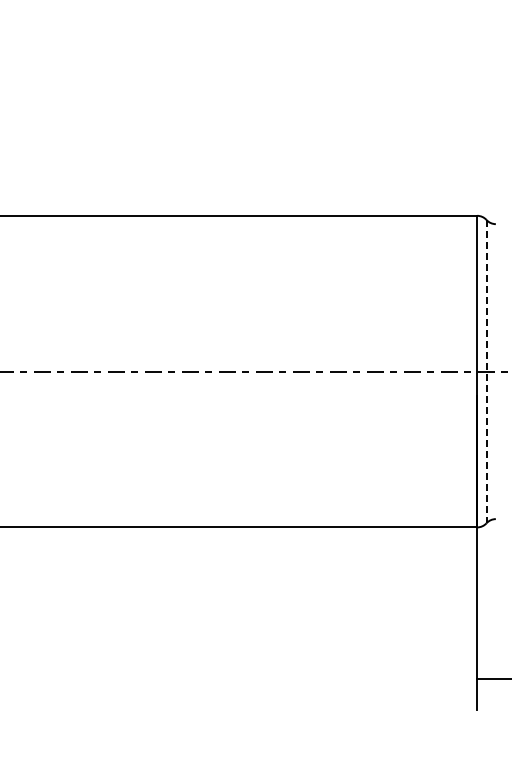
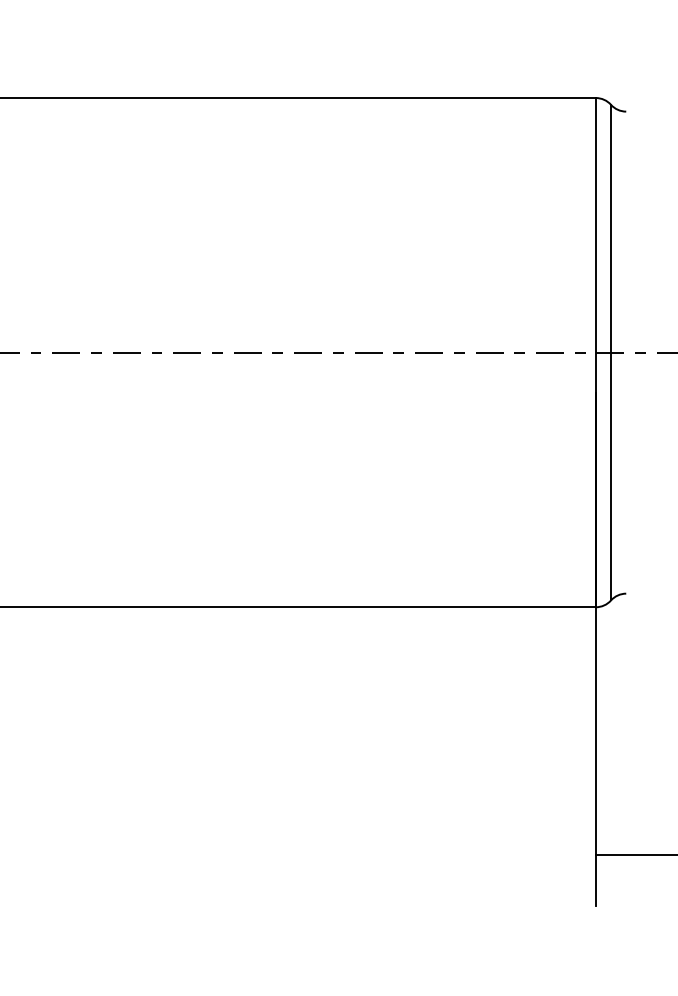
line: (486, 371) -> (610, 352), dashed -> solid

